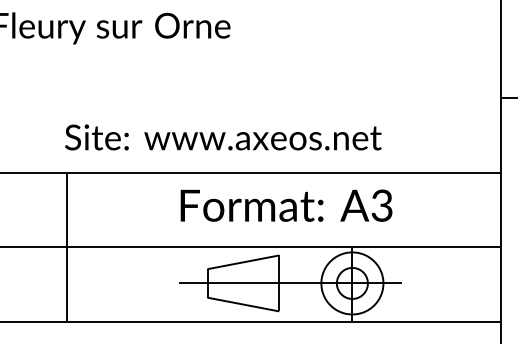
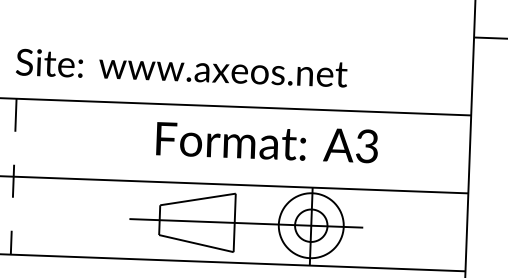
text: (286, 205) -> (267, 142), moved
line: (66, 247) -> (13, 177), solid -> dashed

